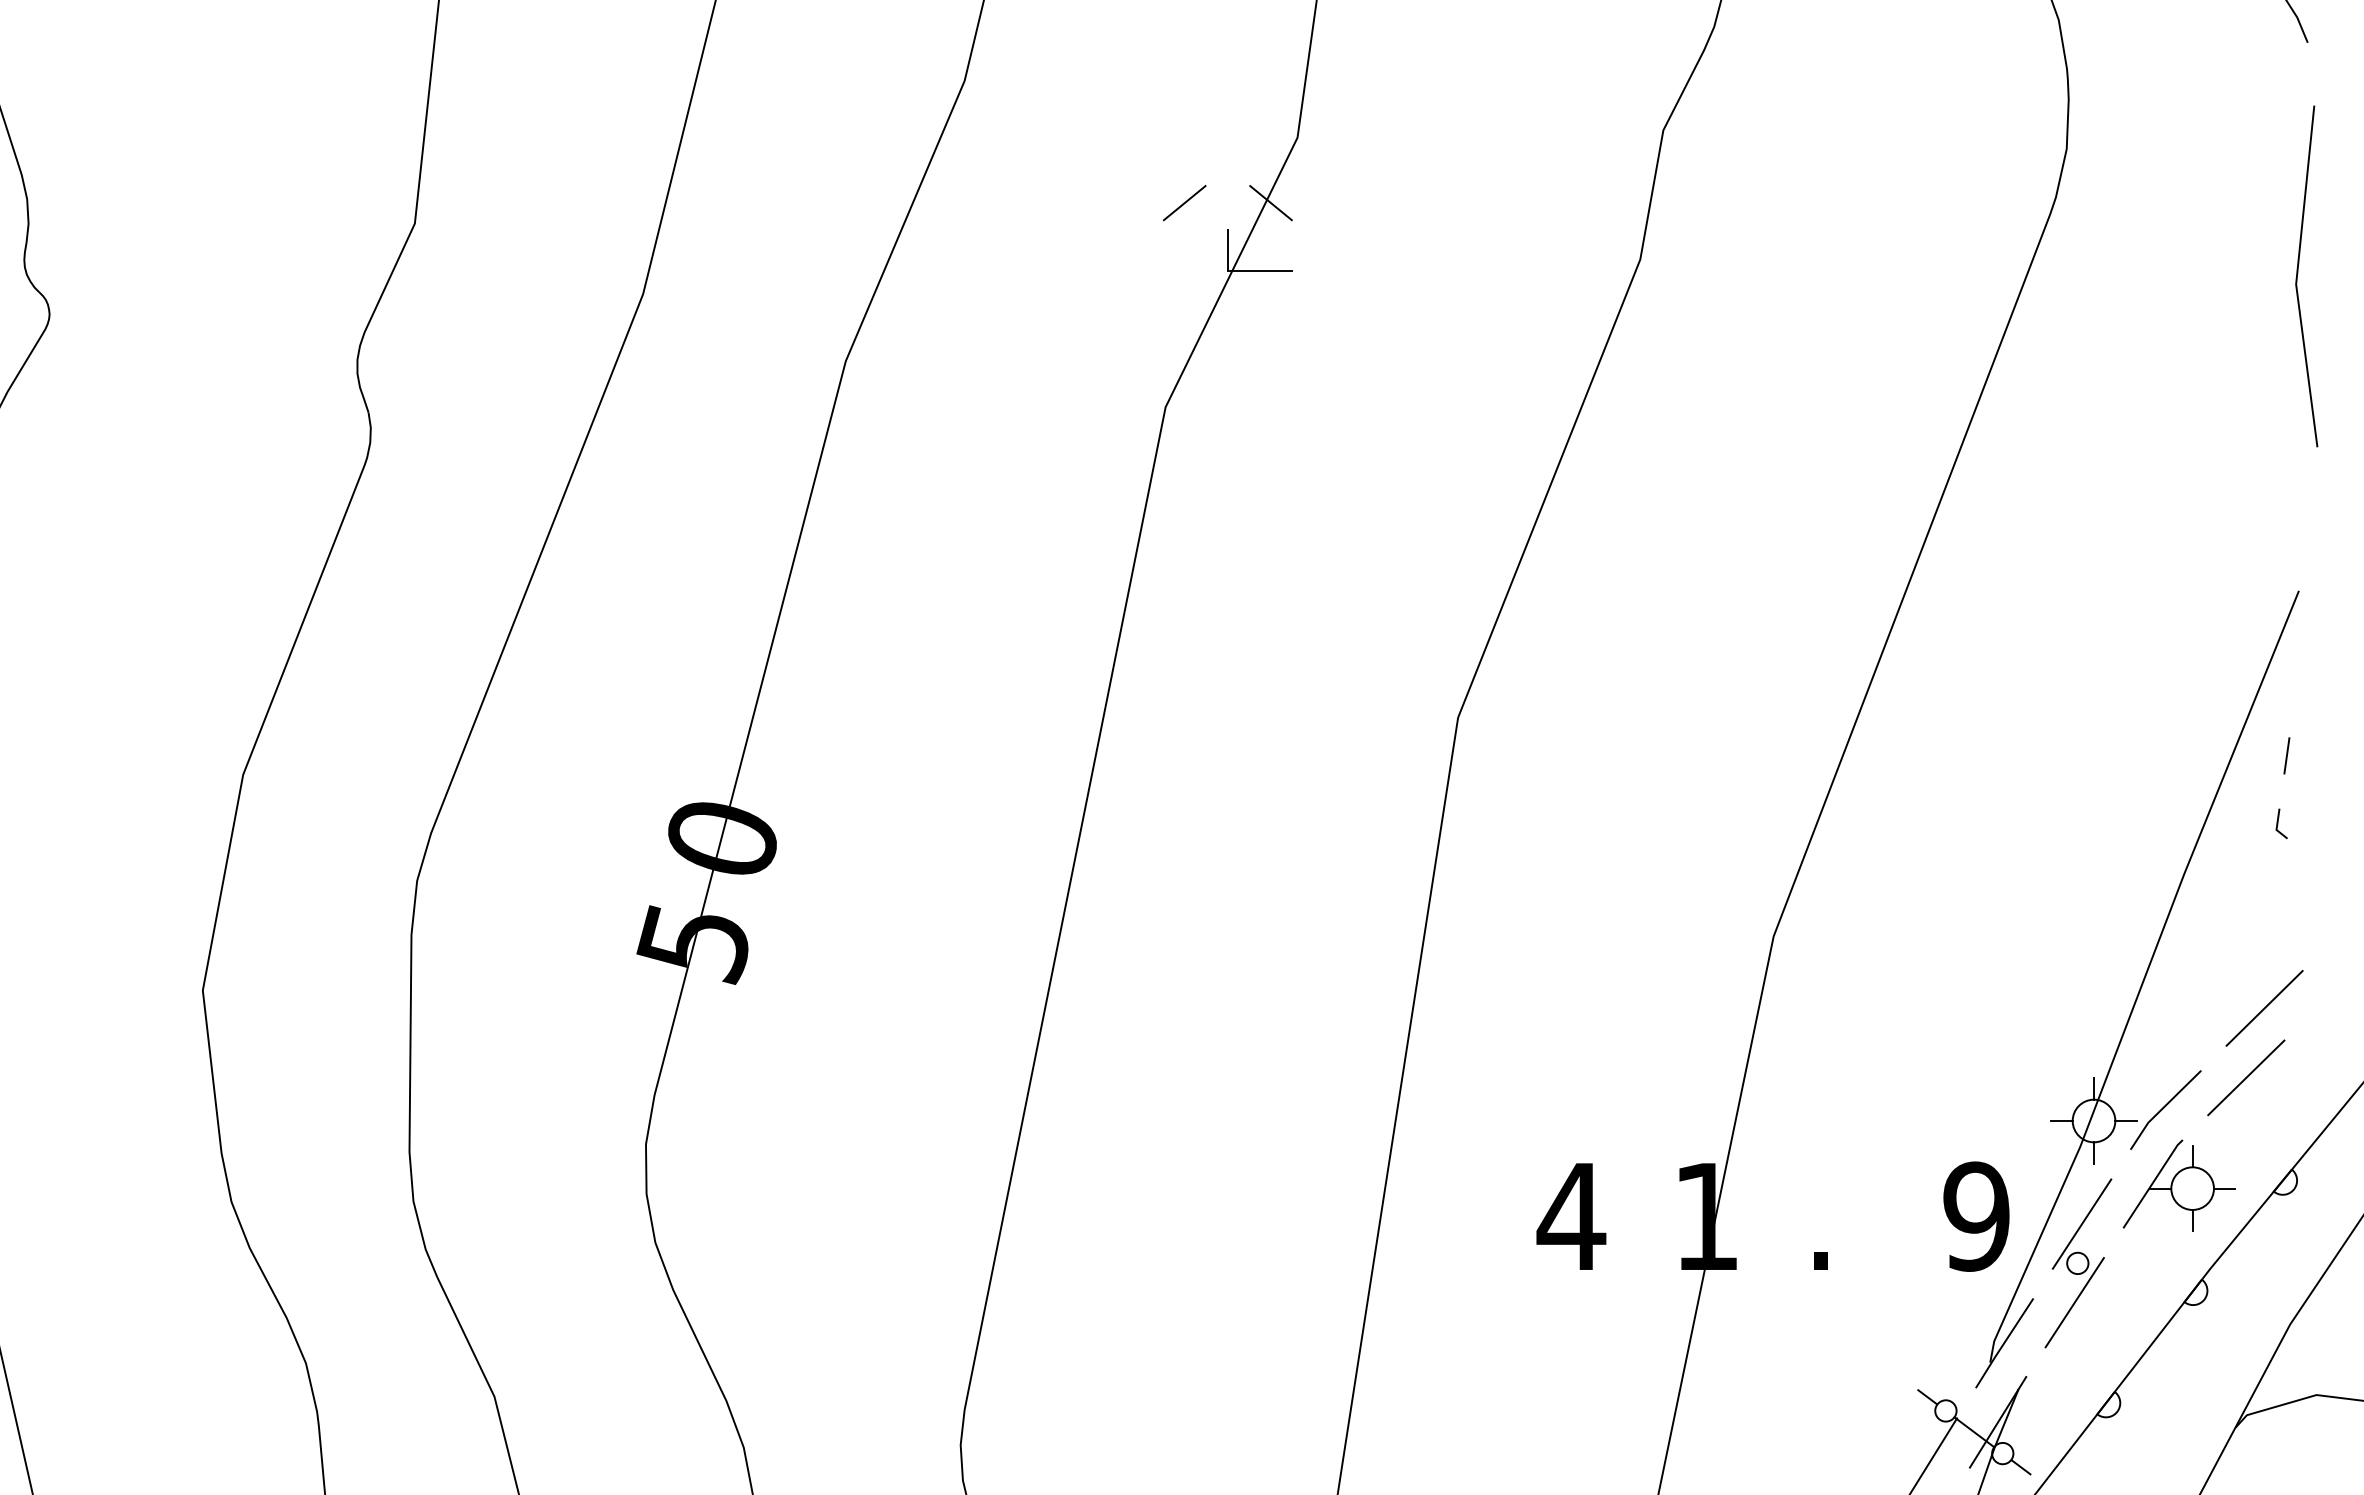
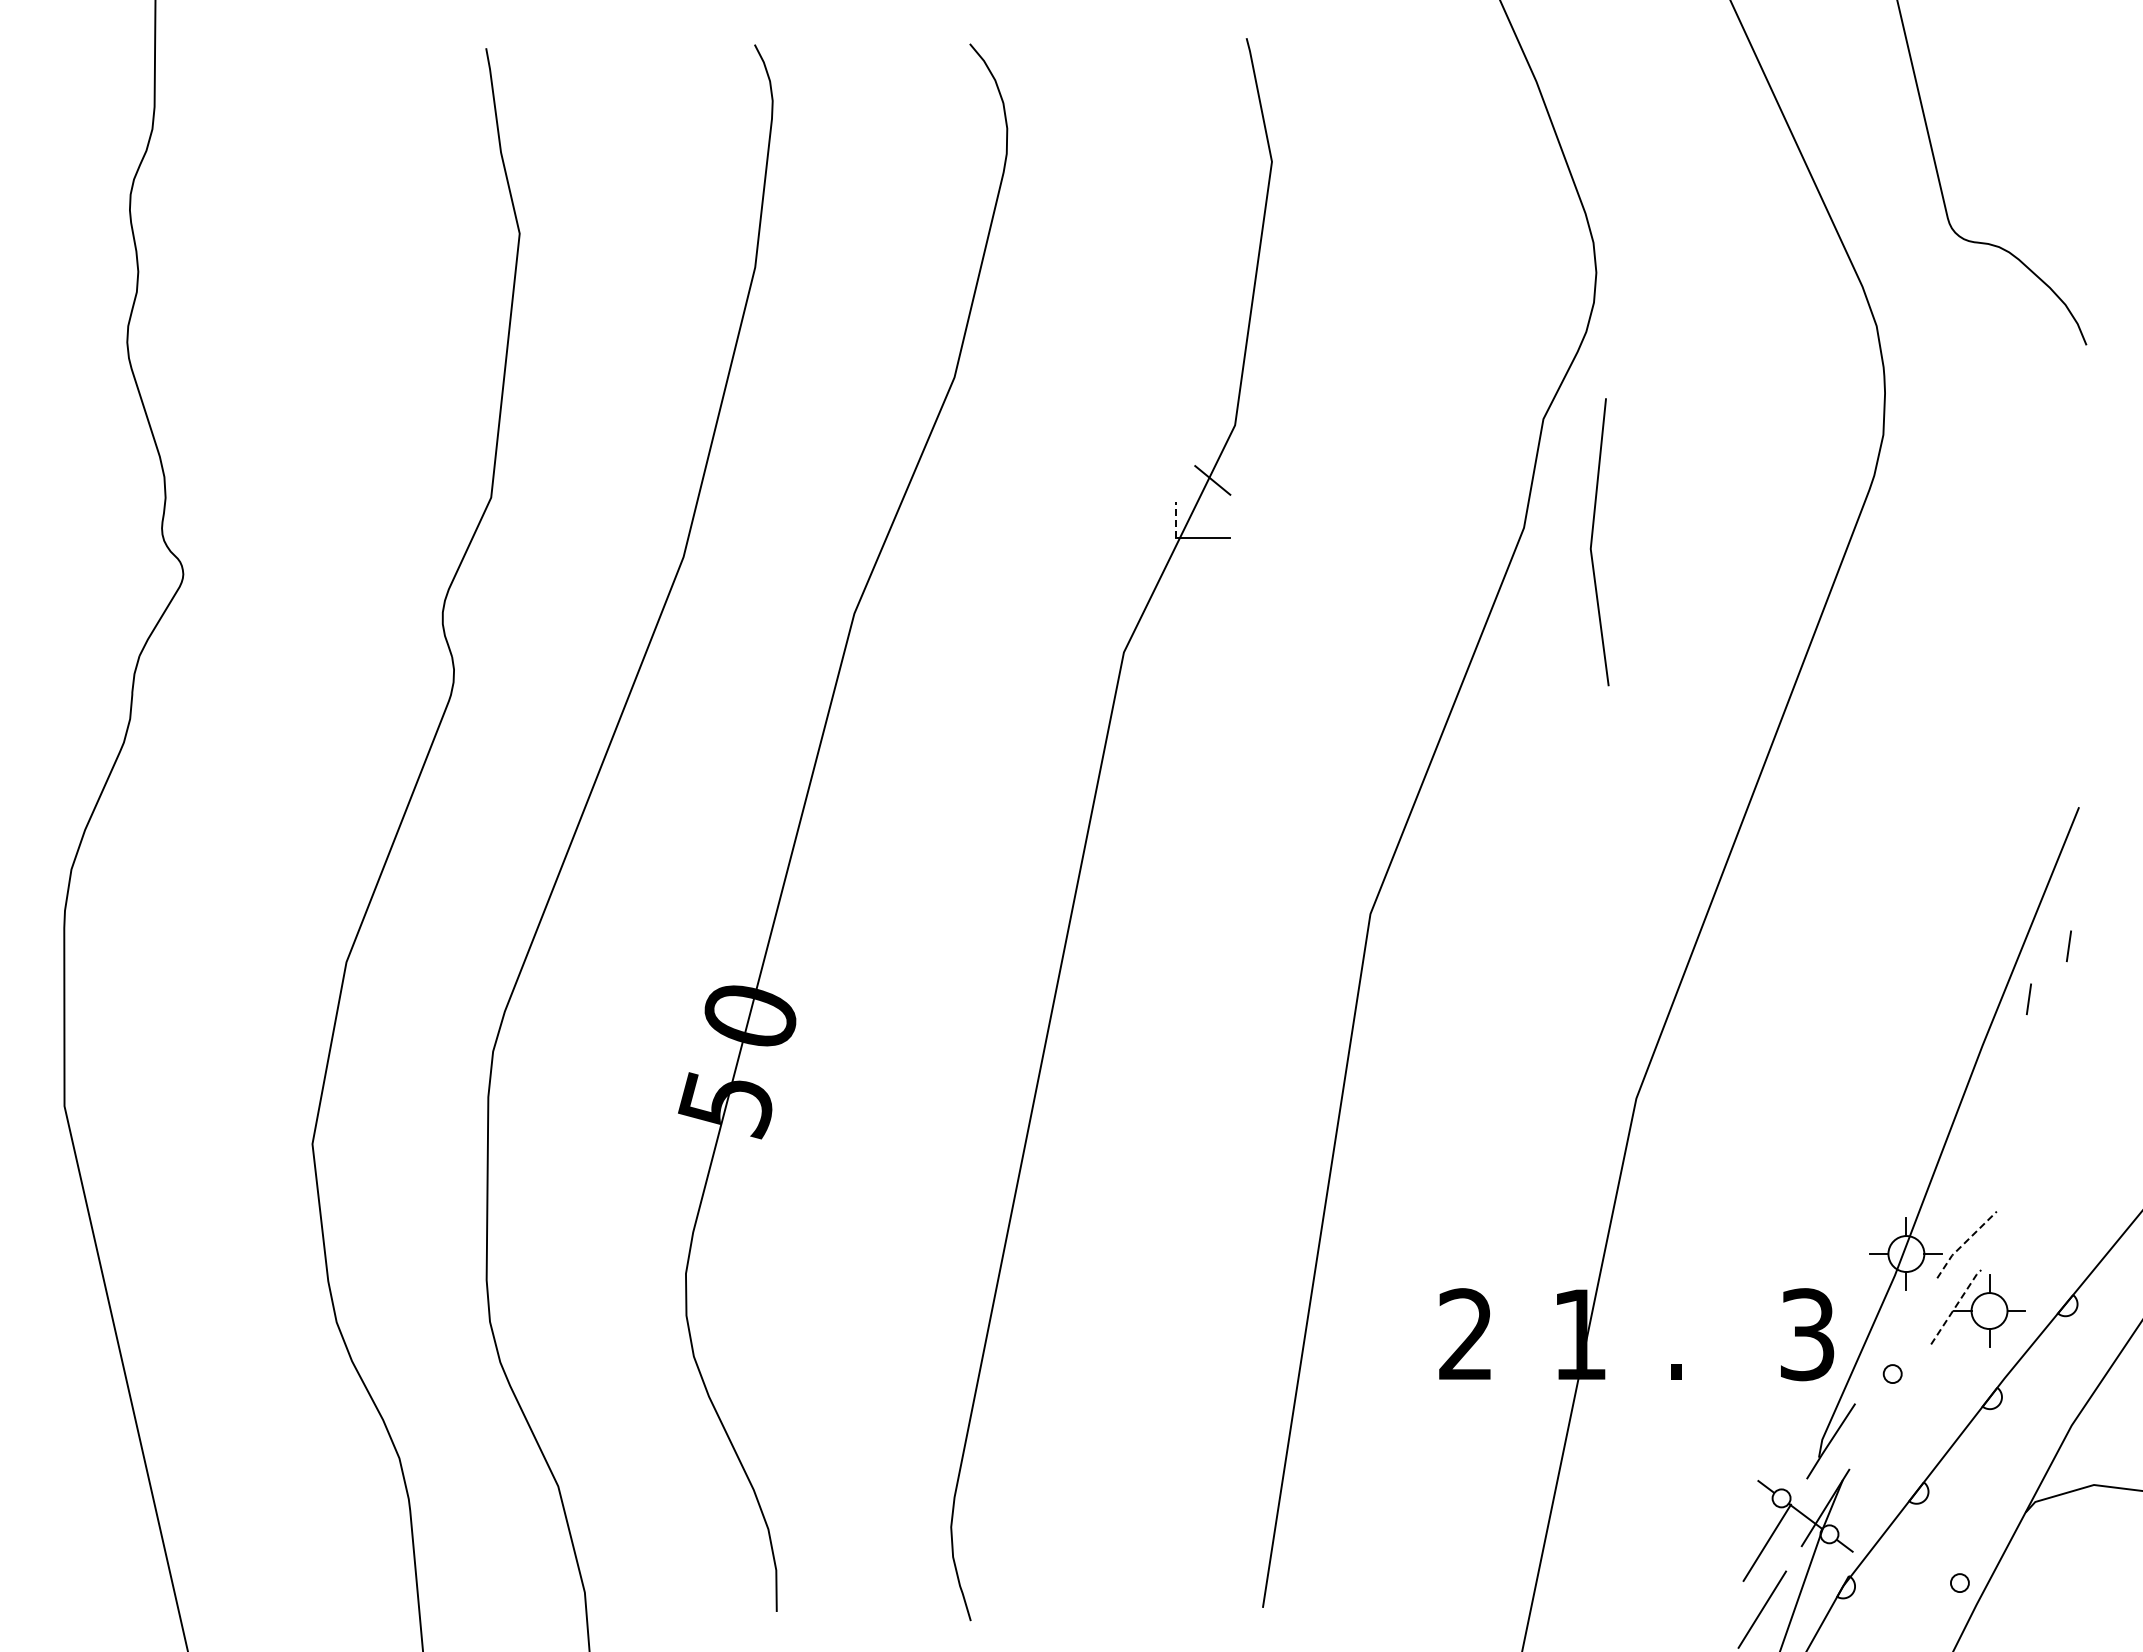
line: (1184, 203) -> (1139, 480), removed
line: (1227, 249) -> (1176, 519), solid -> dashed
line: (2298, 276) -> (1592, 542), moved
line: (2238, 818) -> (2028, 999), added
line: (2279, 821) -> (2062, 1001), removed
line: (2264, 1007) -> (2050, 1158), removed
line: (2246, 1077) -> (2034, 1217), removed
line: (2162, 1108) -> (1964, 1243), solid -> dashed
line: (2153, 1183) -> (1956, 1306), solid -> dashed
text: (1570, 1215) -> (1465, 1333), 4 -> 2
text: (1976, 1216) -> (1807, 1334), 9 -> 3
line: (2081, 1223) -> (1895, 1340), removed
line: (2073, 1301) -> (1889, 1406), removed

